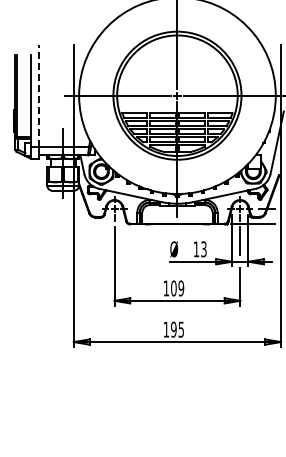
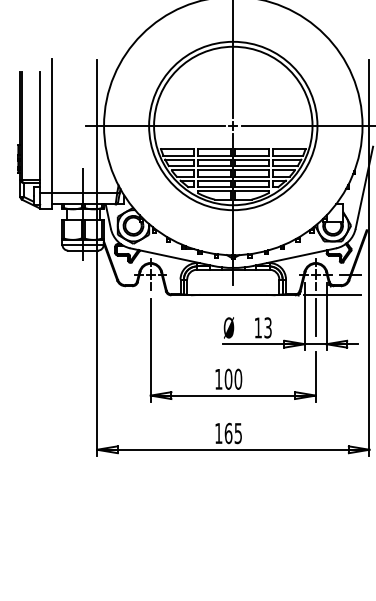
line: (39, 95) -> (51, 125), dashed -> solid
text: (181, 288) -> (238, 379), 109 -> 100
text: (173, 329) -> (228, 433), 195 -> 165

